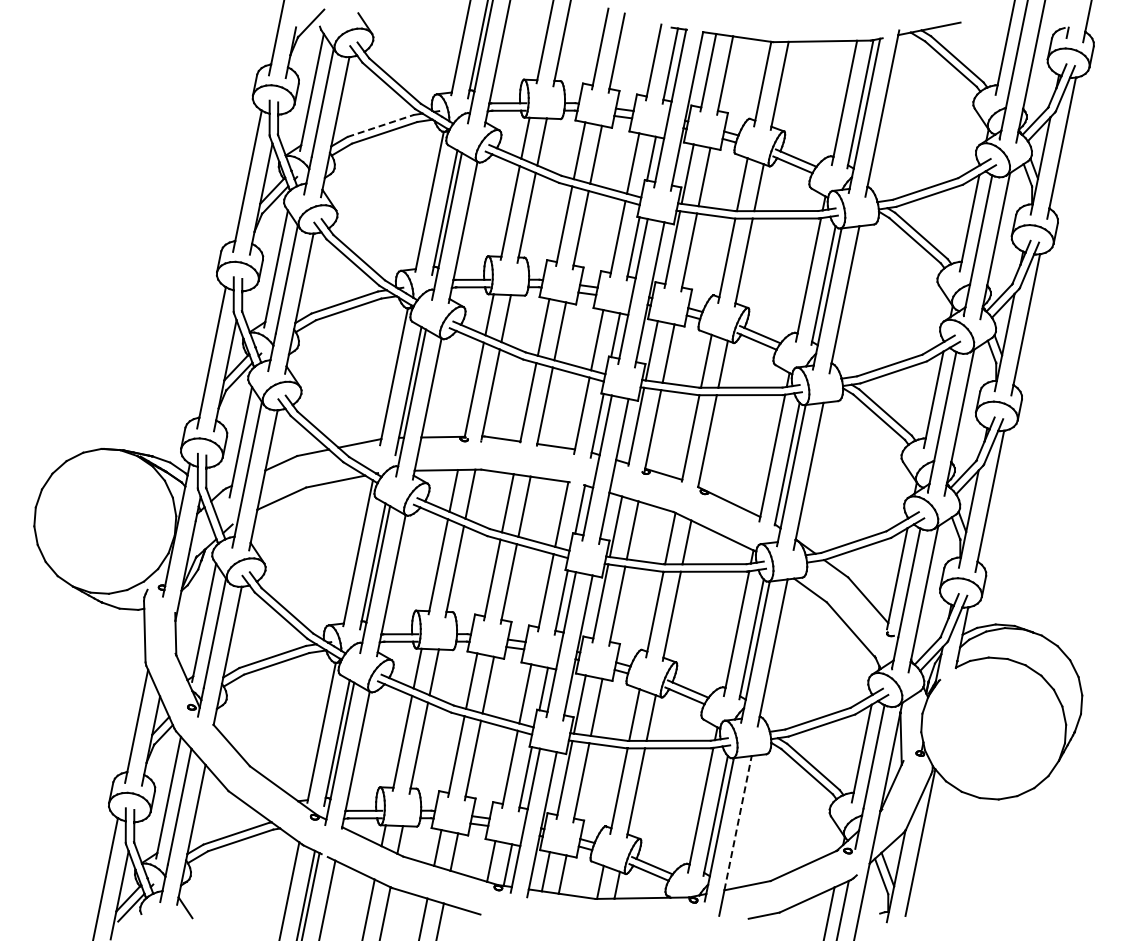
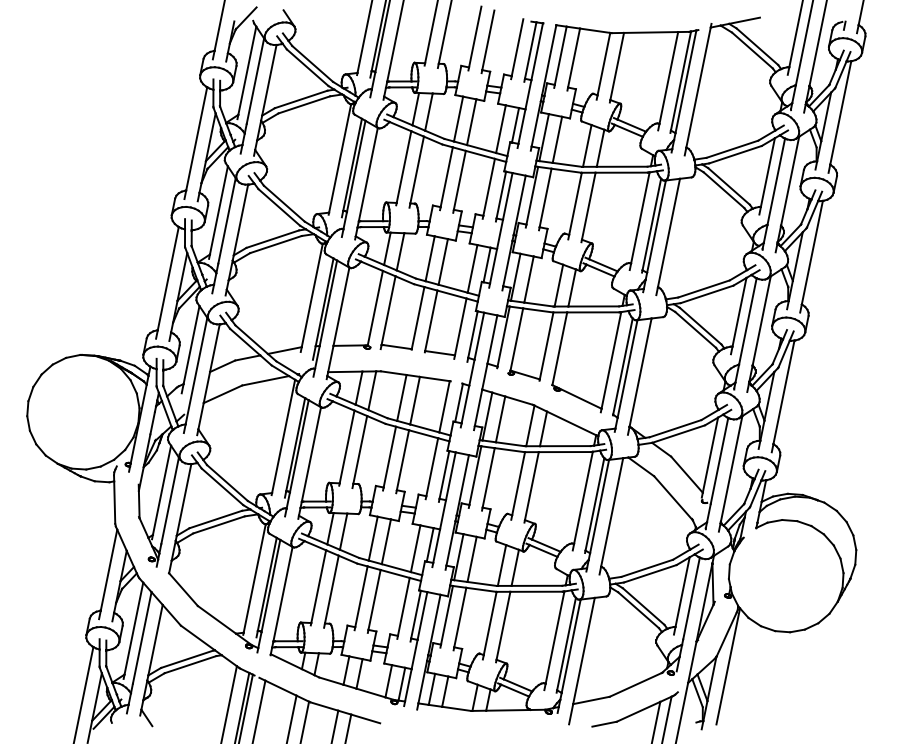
line: (381, 125) -> (301, 99), dashed -> solid
line: (738, 823) -> (584, 651), dashed -> solid

